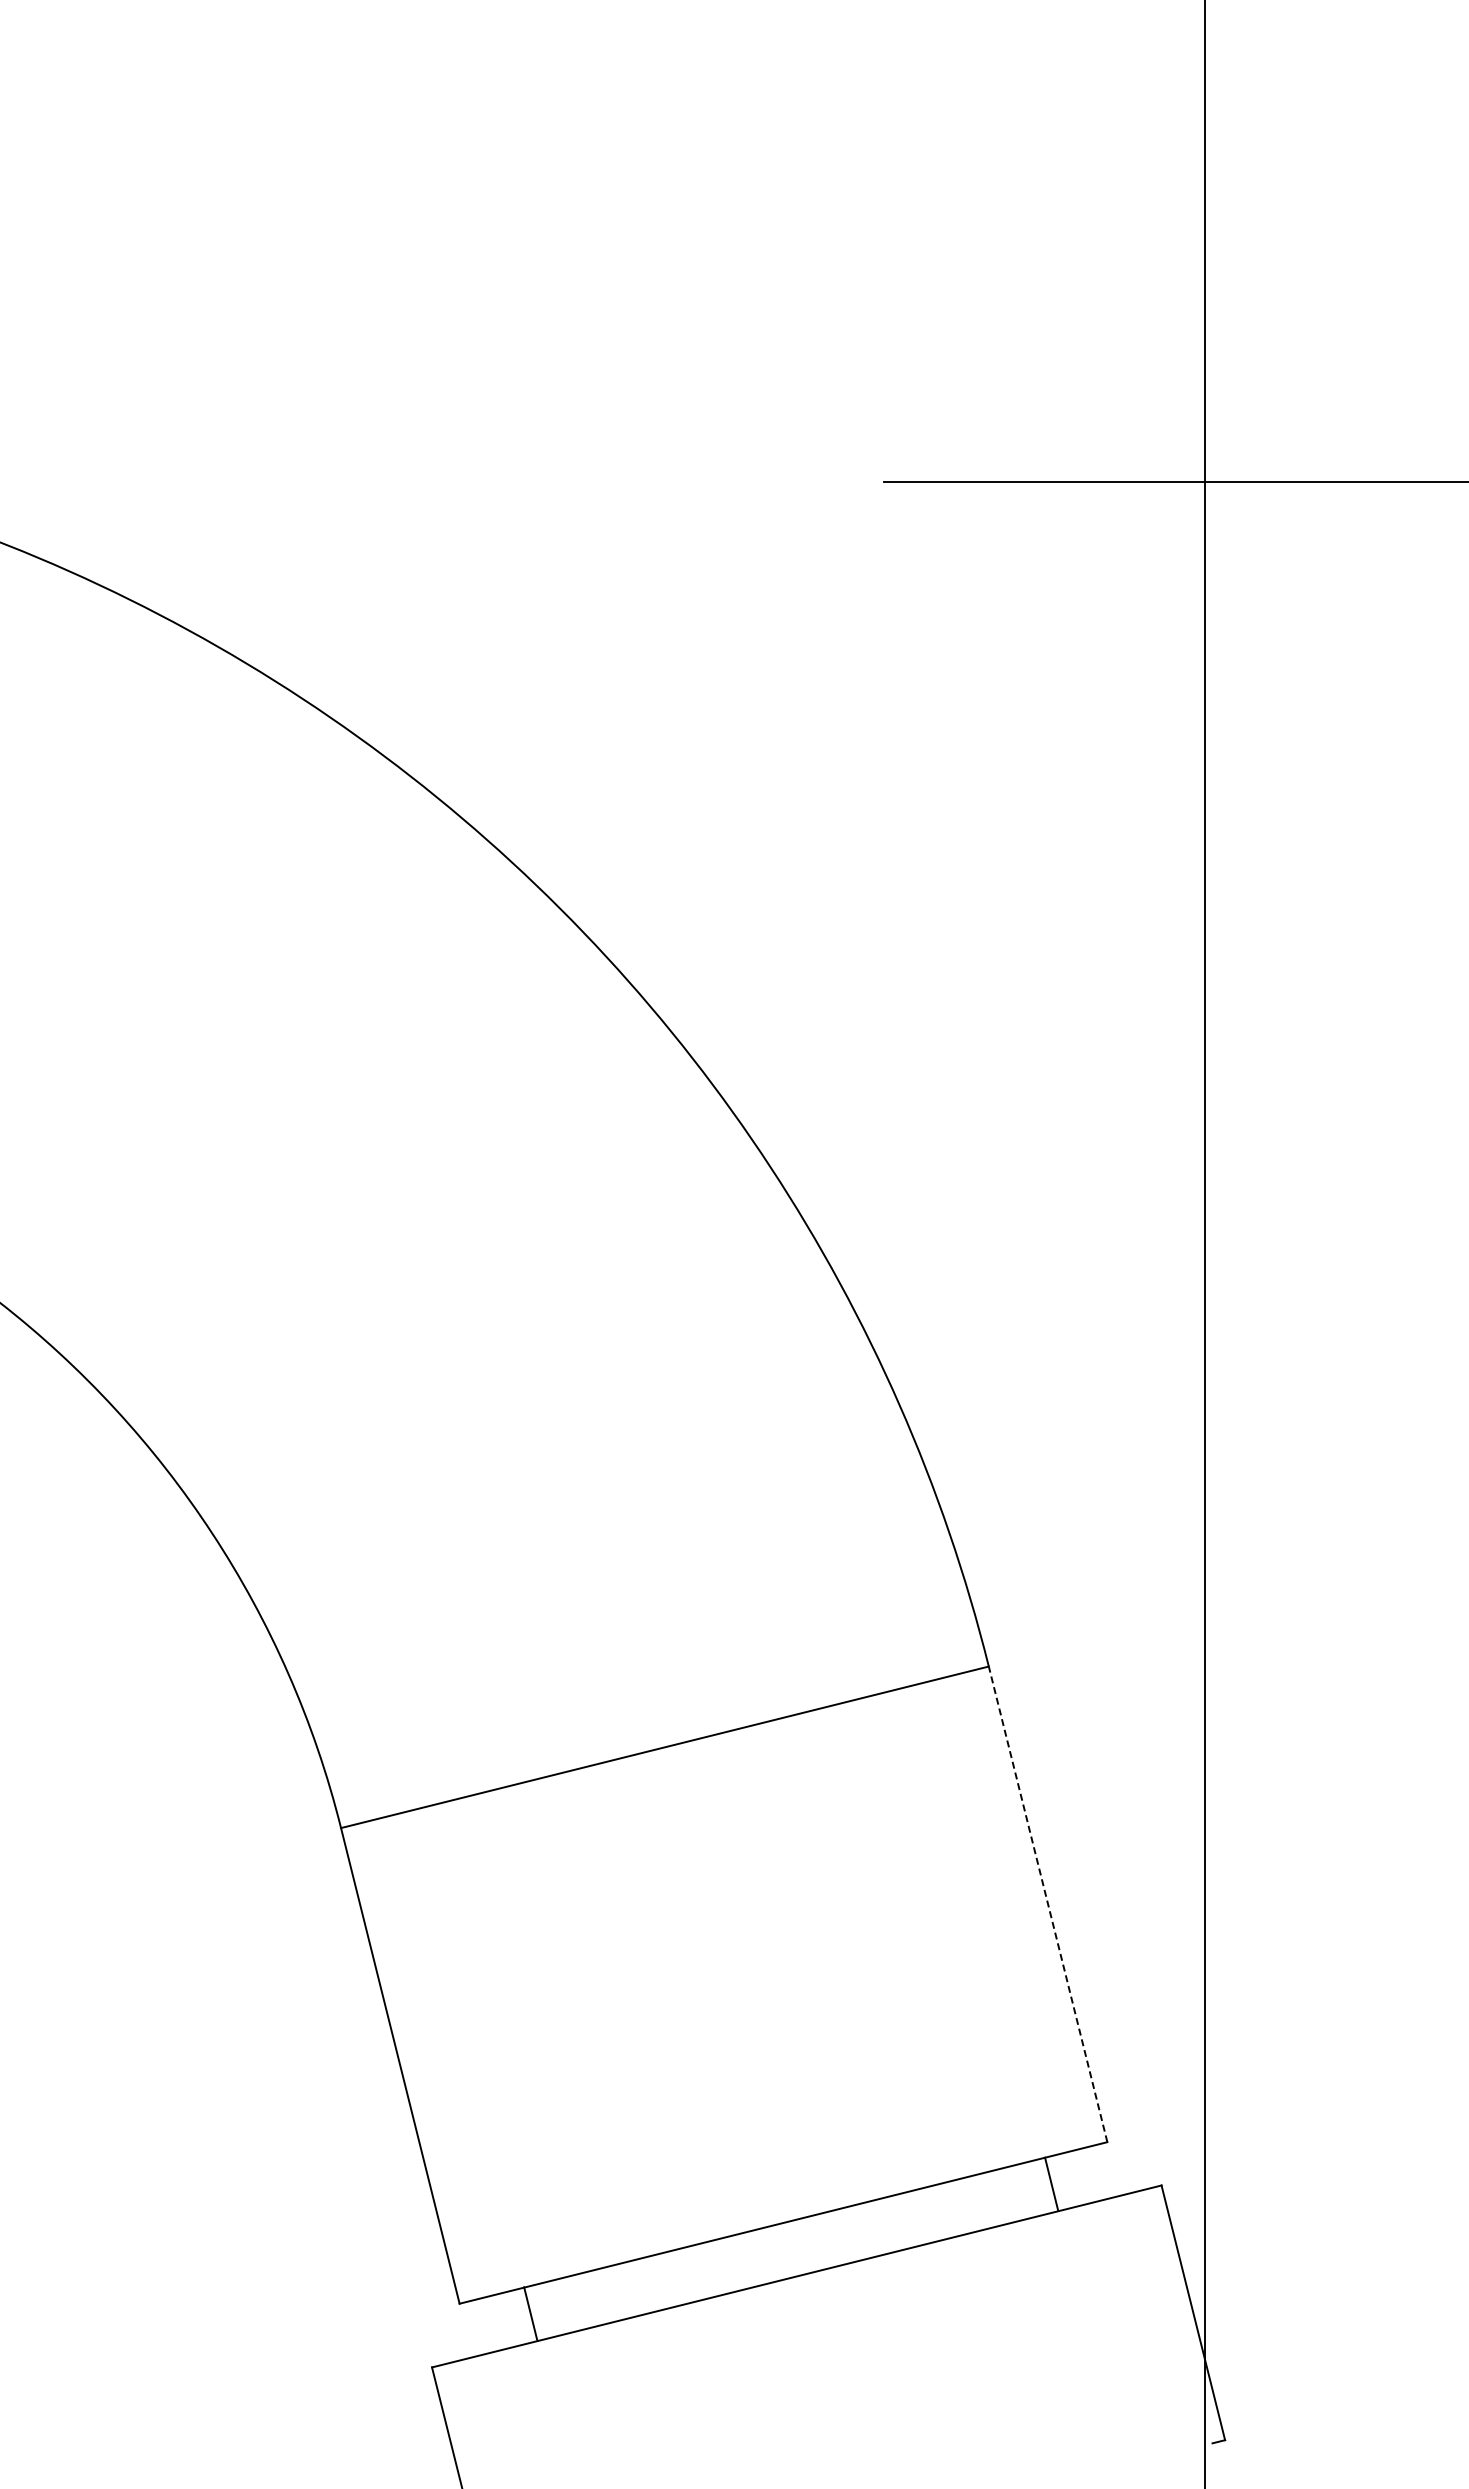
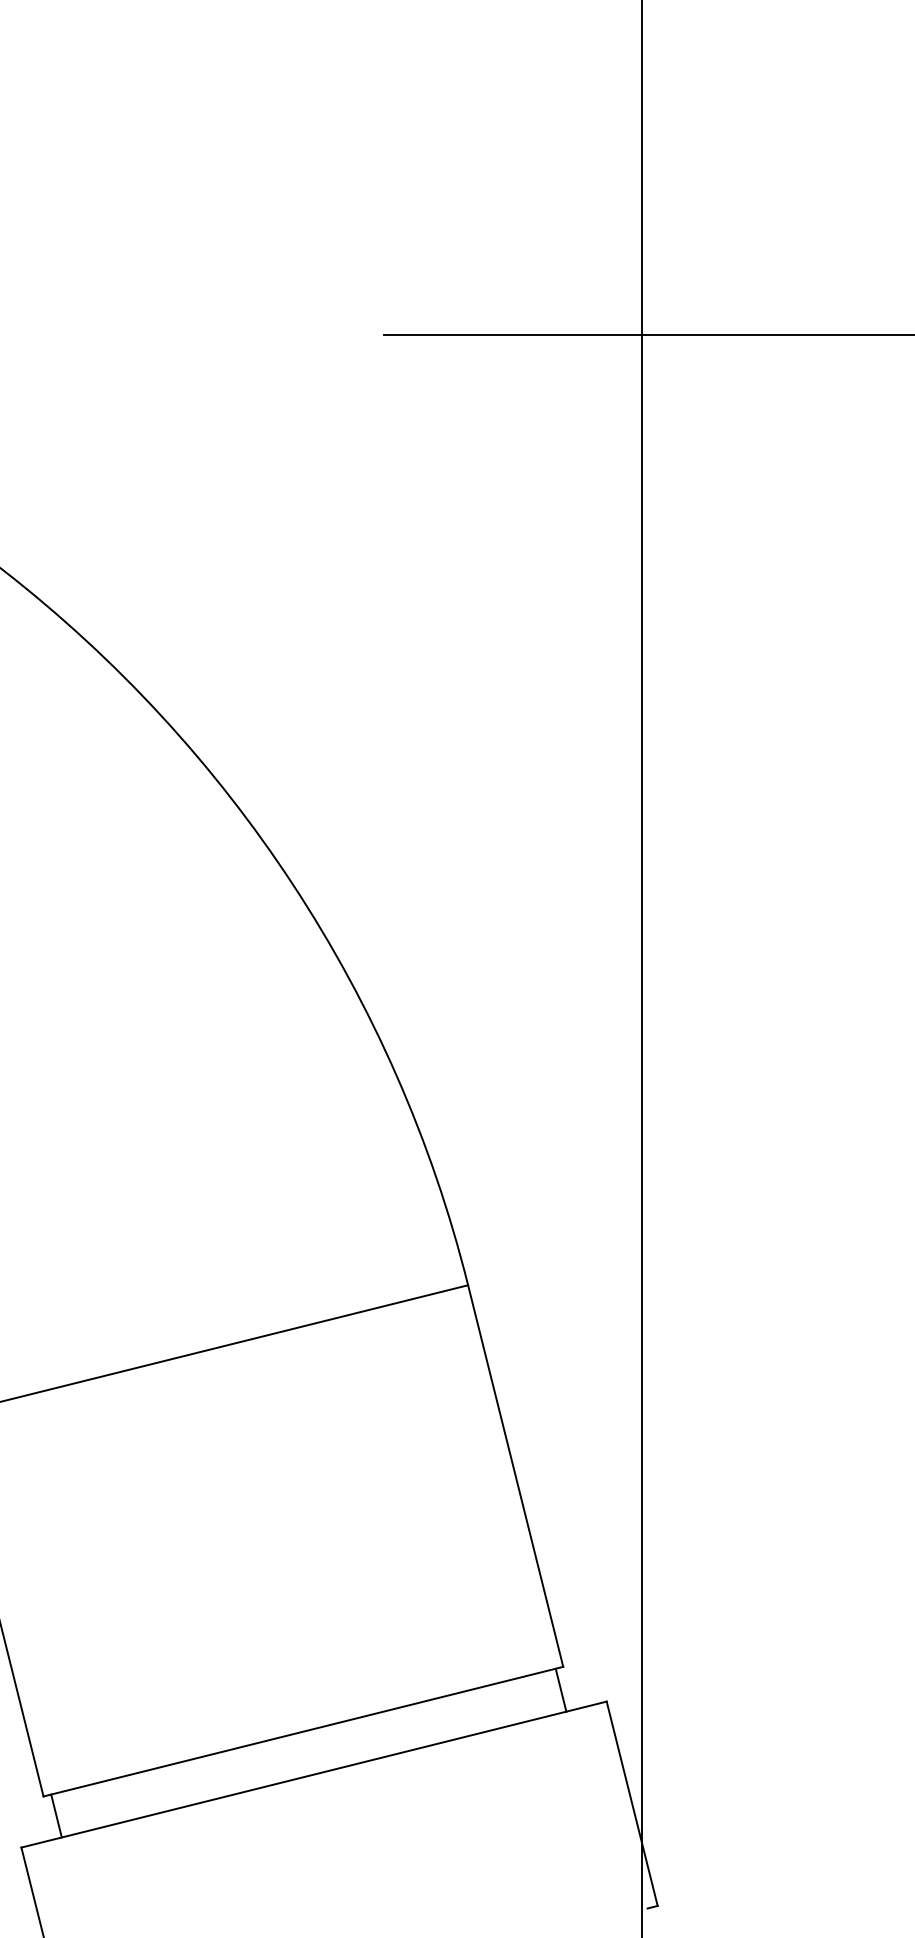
line: (1047, 1903) -> (515, 1475), dashed -> solid
line: (1051, 2184) -> (560, 1690), moved
line: (530, 2313) -> (56, 1815), moved

